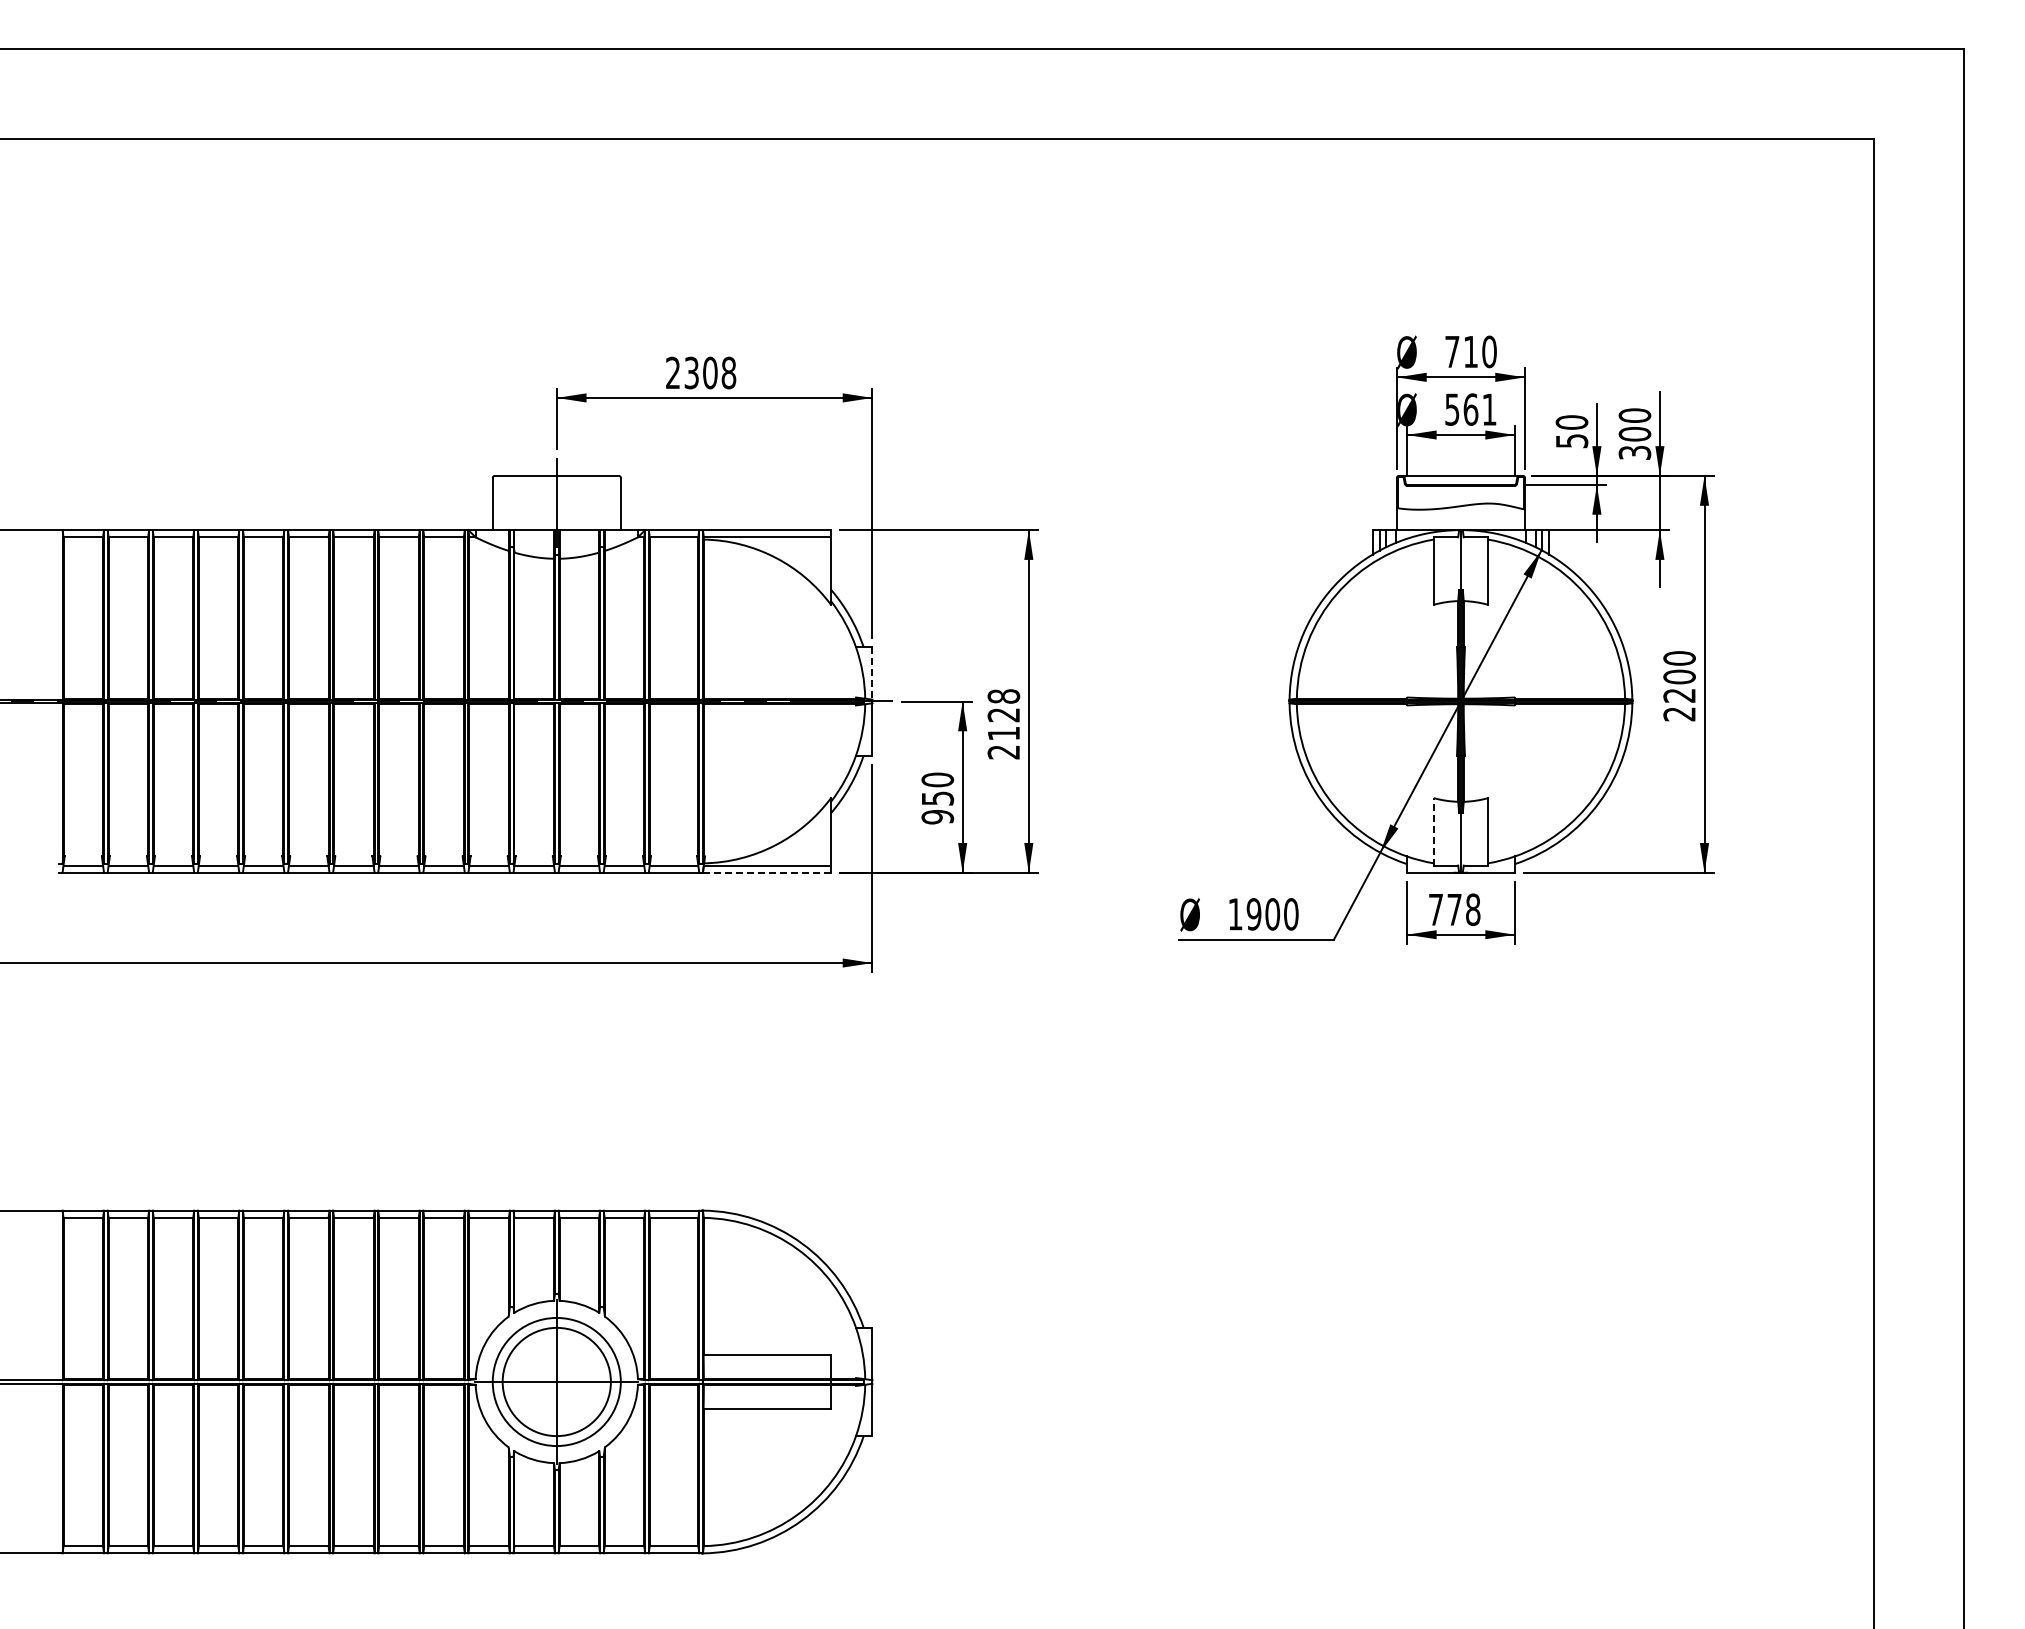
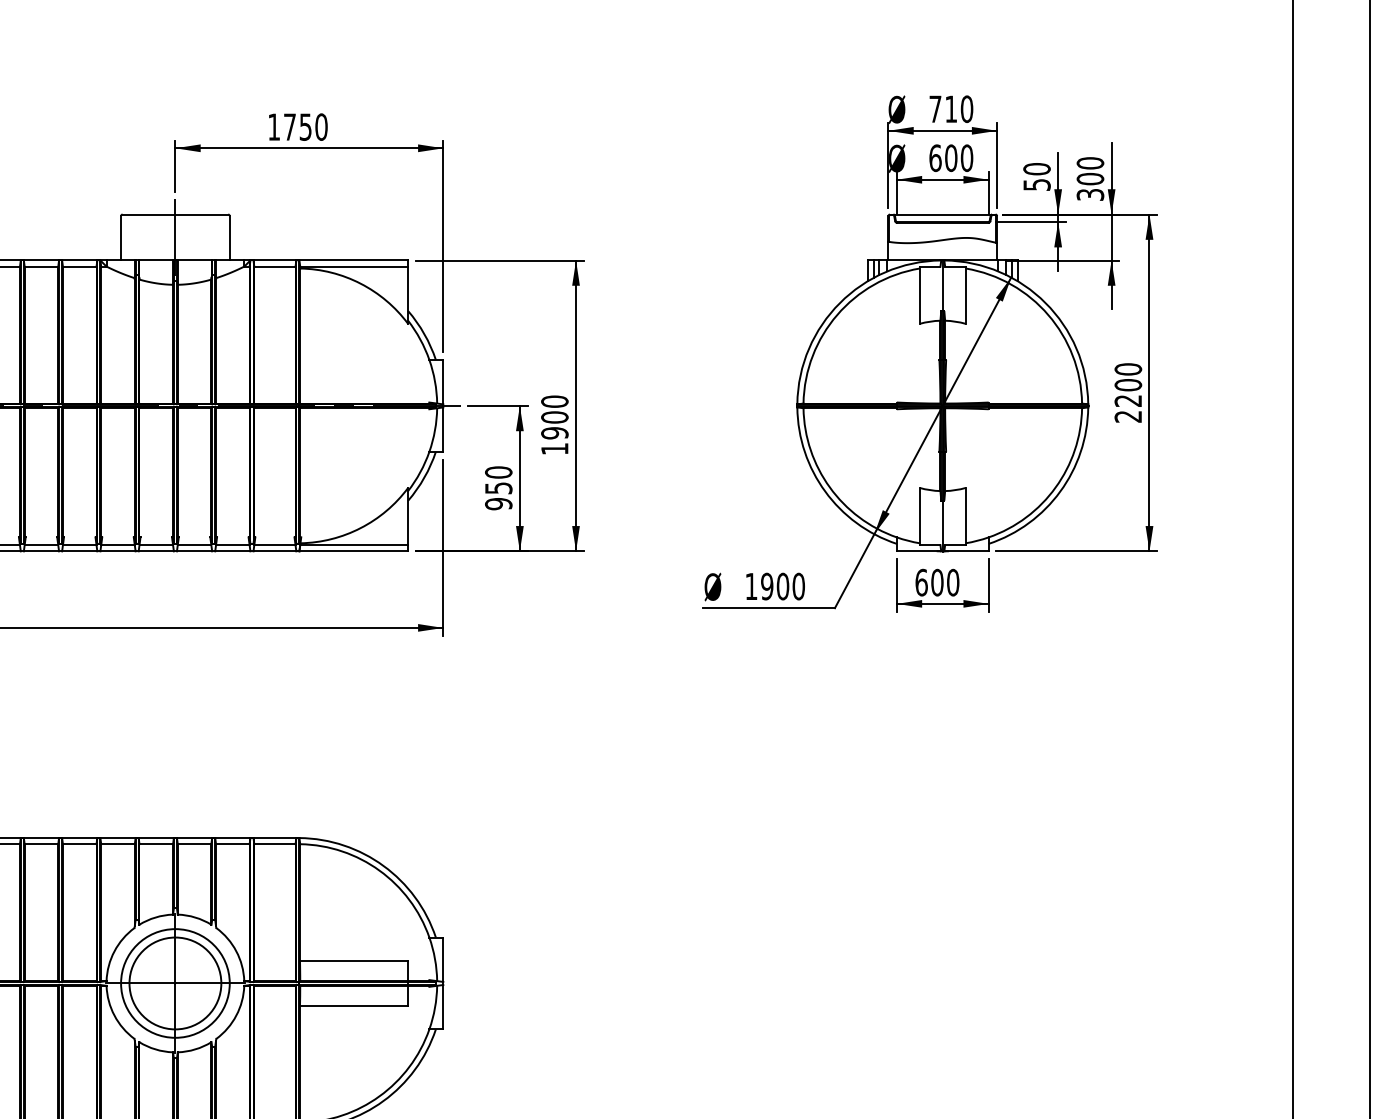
text: (701, 372) -> (298, 126), 2308 -> 1750
text: (1470, 409) -> (950, 158), 561 -> 600
line: (872, 674) -> (443, 383), dashed -> solid
text: (1003, 724) -> (554, 425), 2128 -> 1900
line: (1433, 831) -> (919, 516), dashed -> solid
line: (766, 872) -> (353, 551), dashed -> solid
text: (1454, 909) -> (937, 582), 778 -> 600

